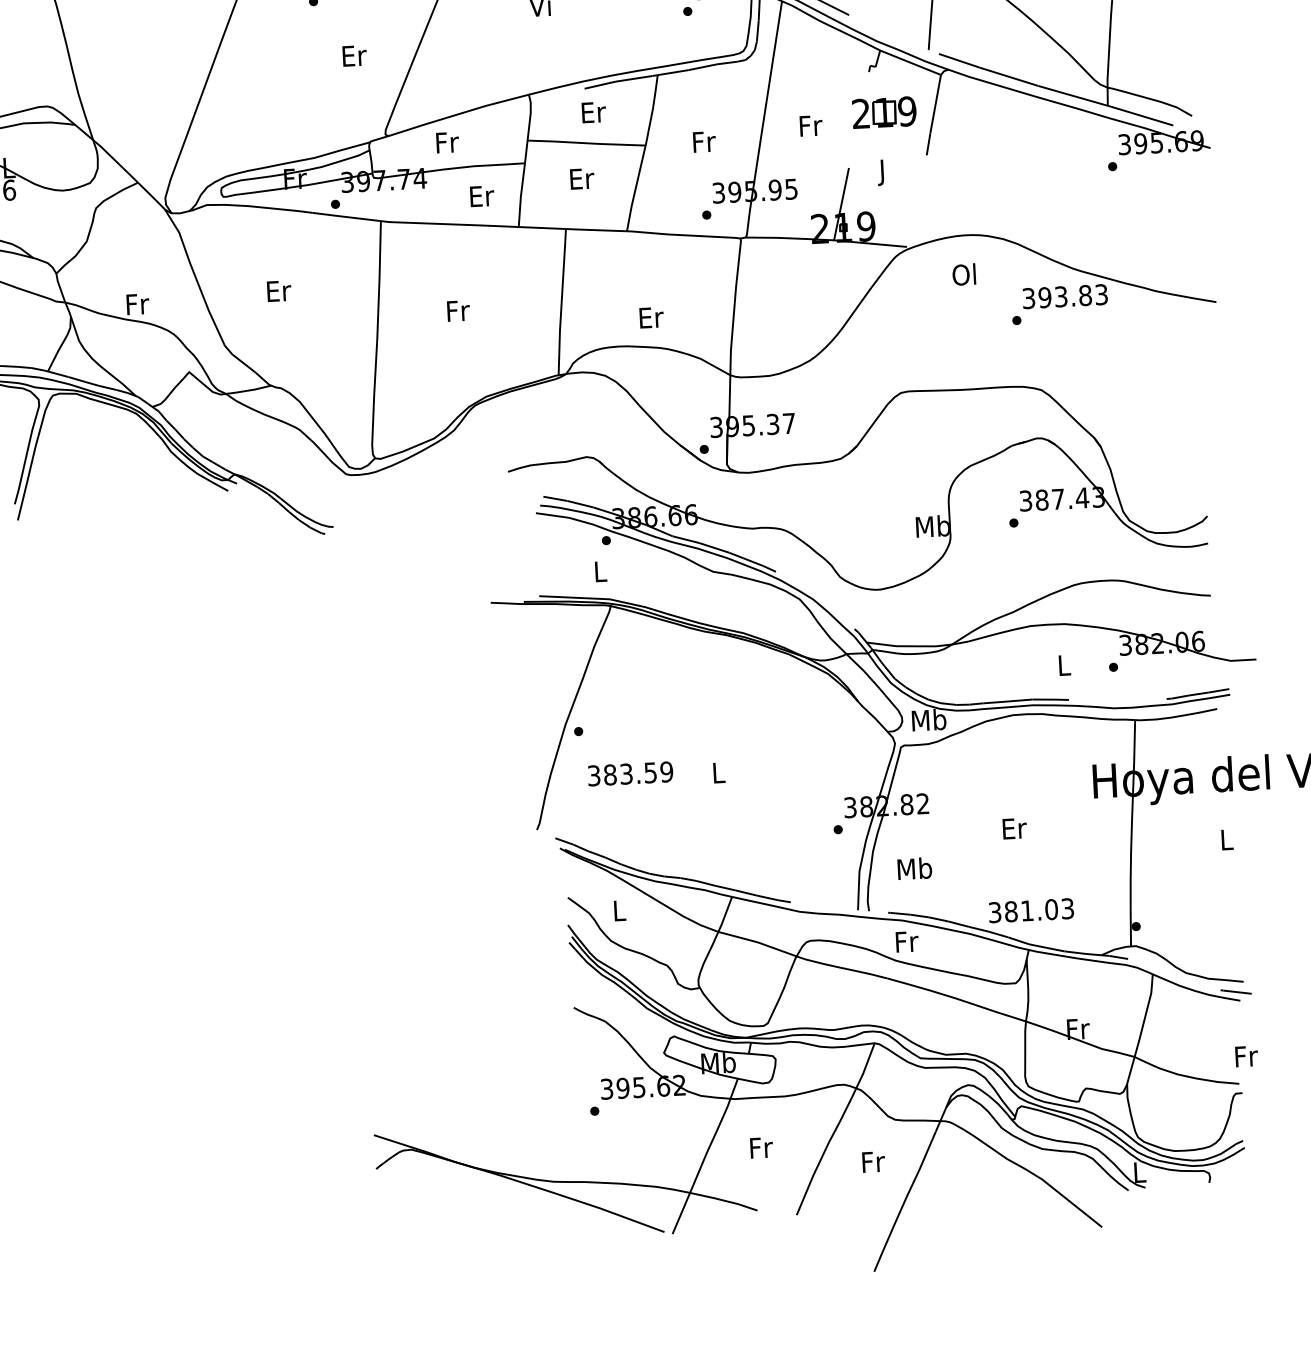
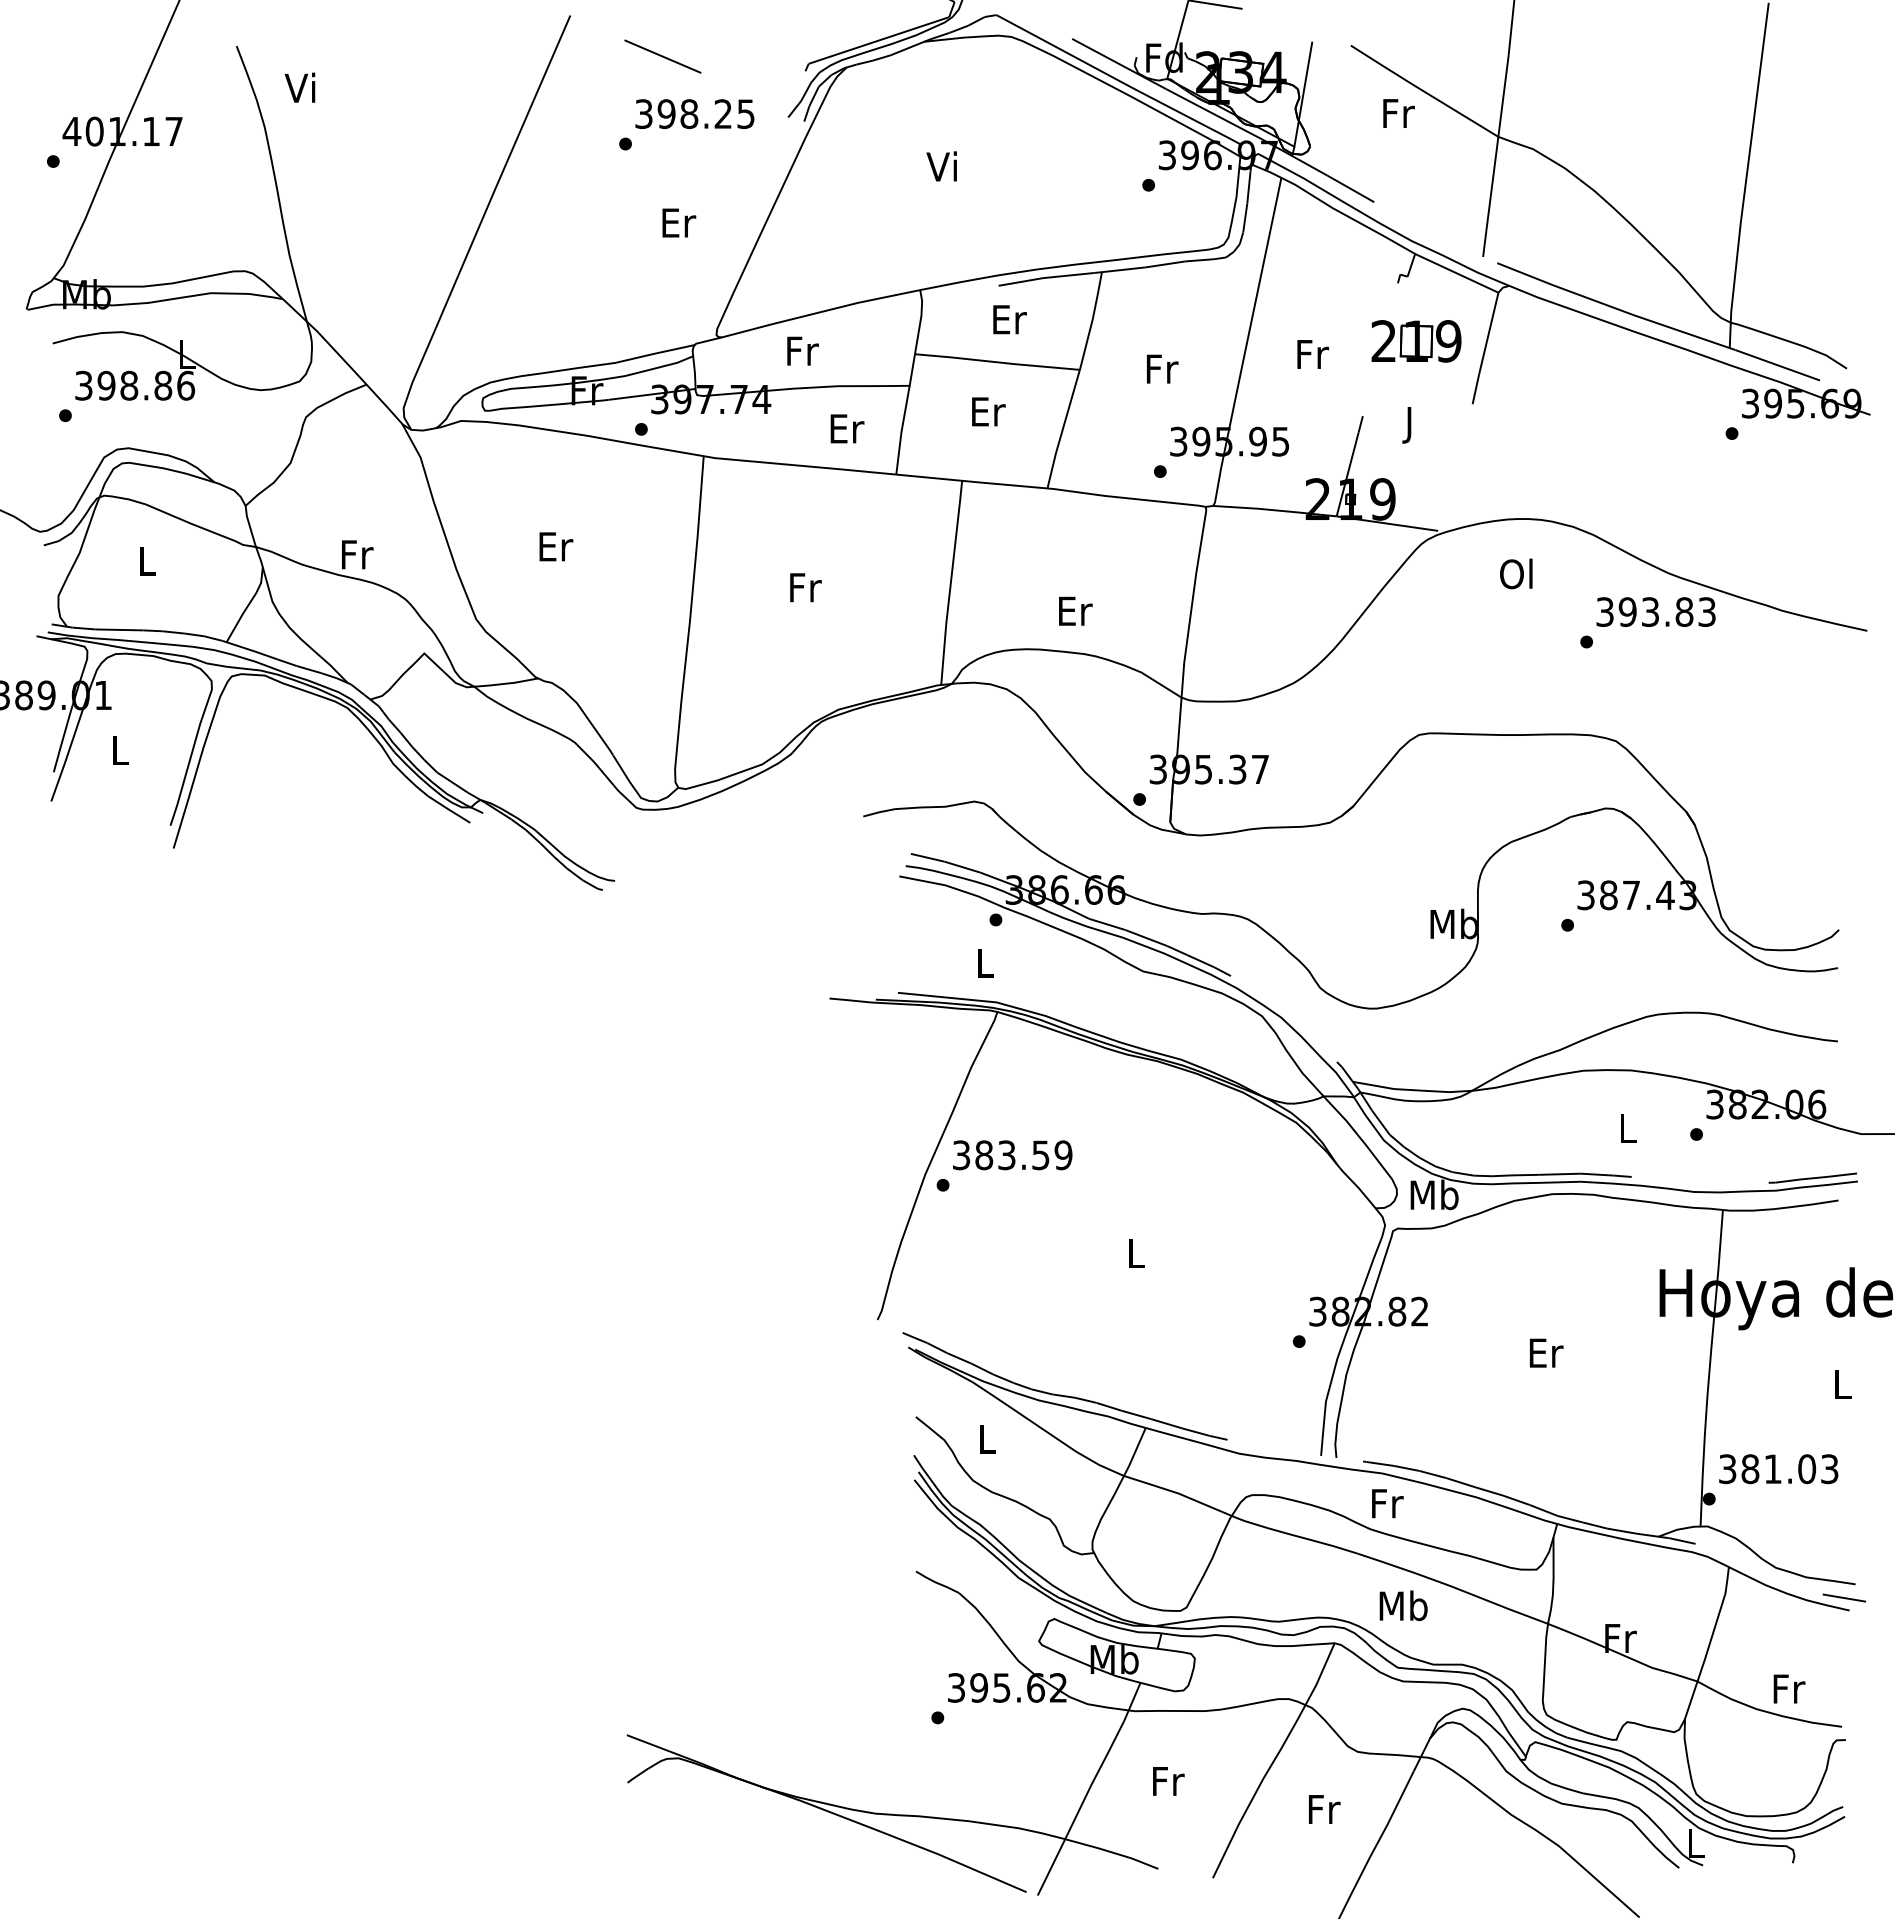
text: (630, 774) -> (1012, 1155), moved
text: (914, 868) -> (1403, 1605), moved
text: (1031, 910) -> (1778, 1469), moved
text: (1246, 1056) -> (1789, 1688), moved

